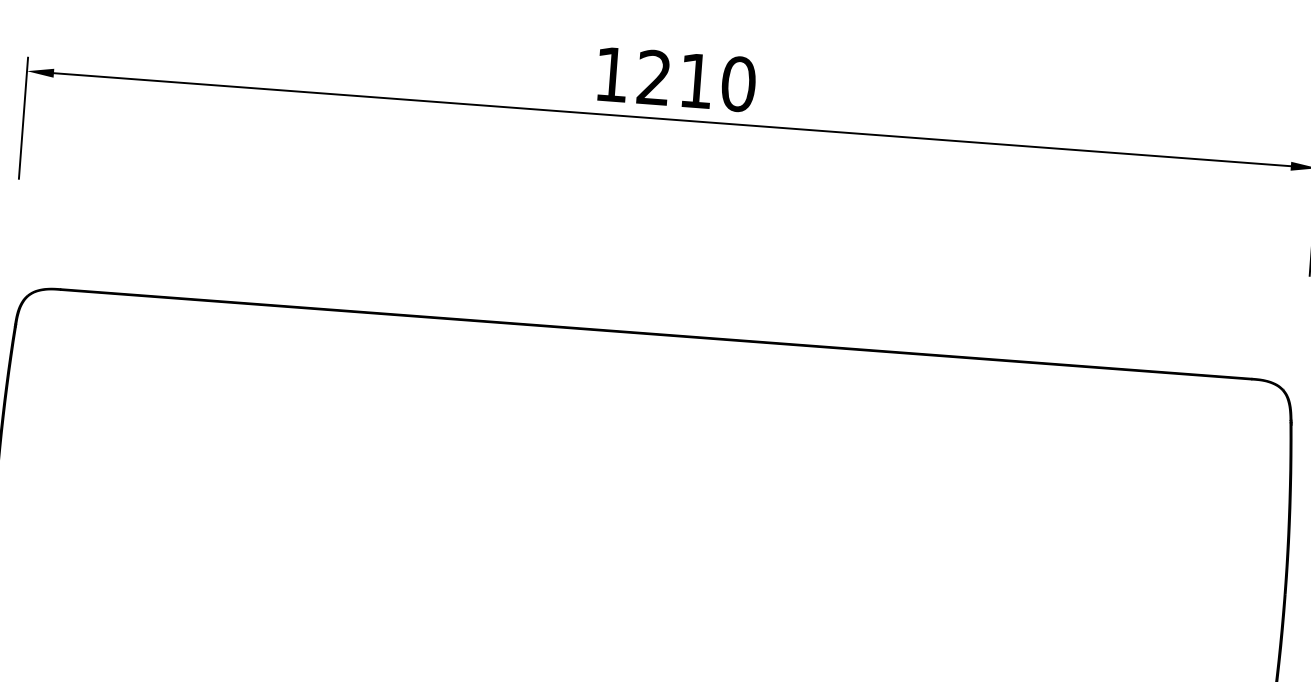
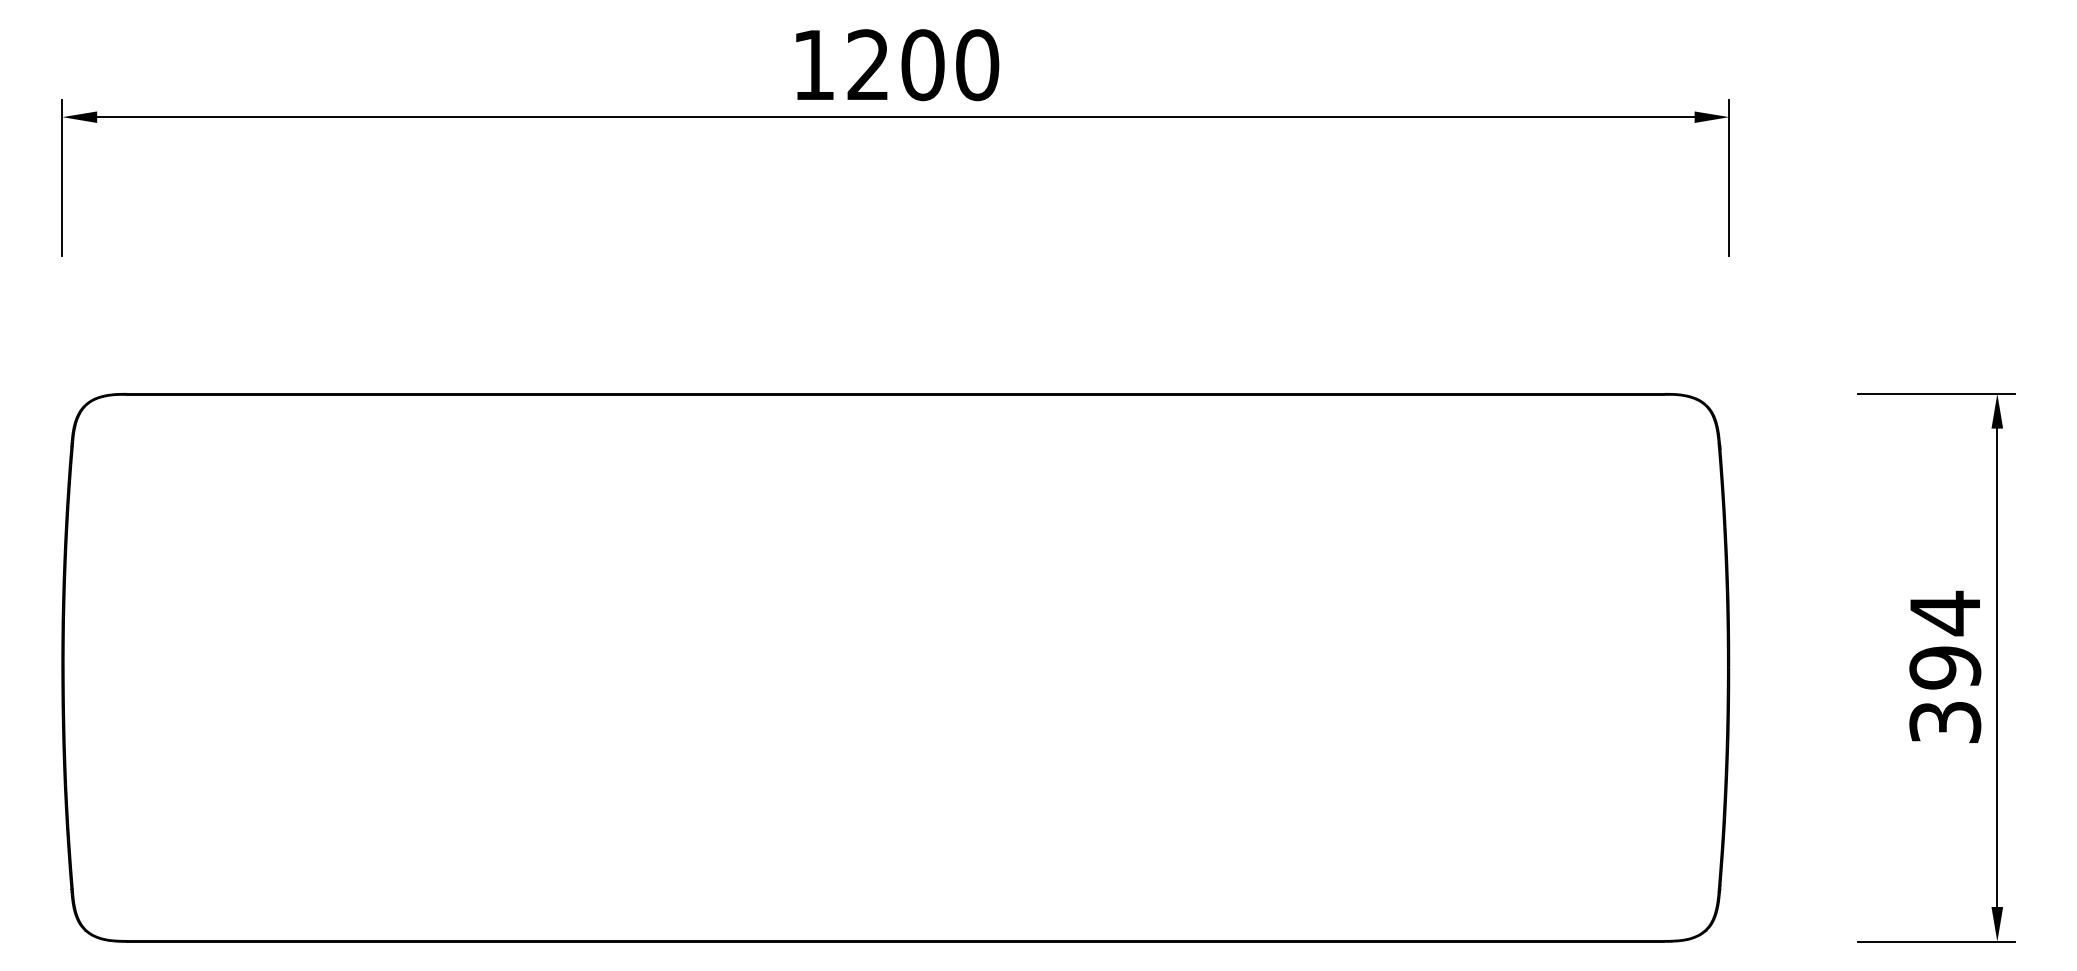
text: (696, 81) -> (922, 65), 1210 -> 1200

